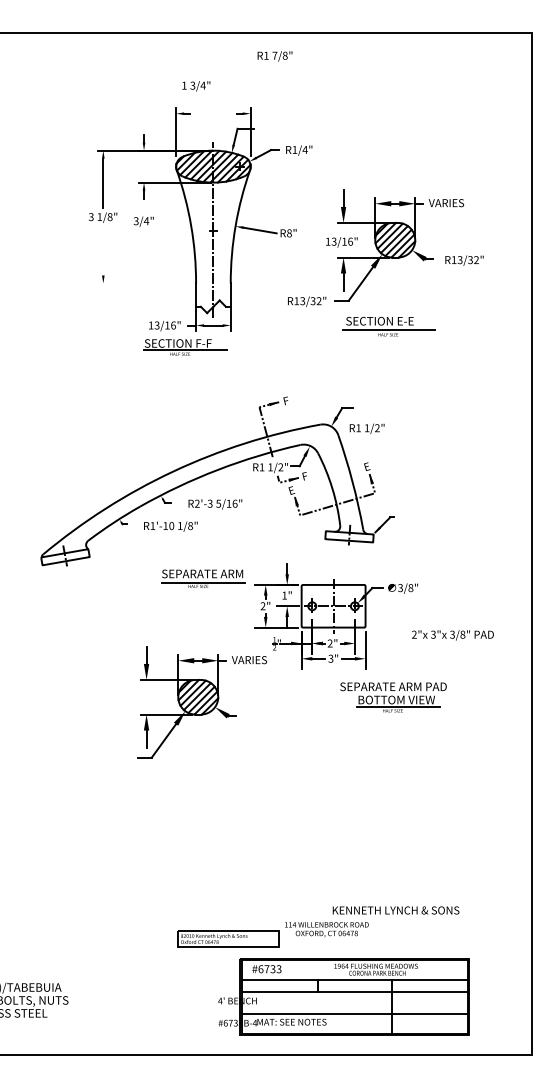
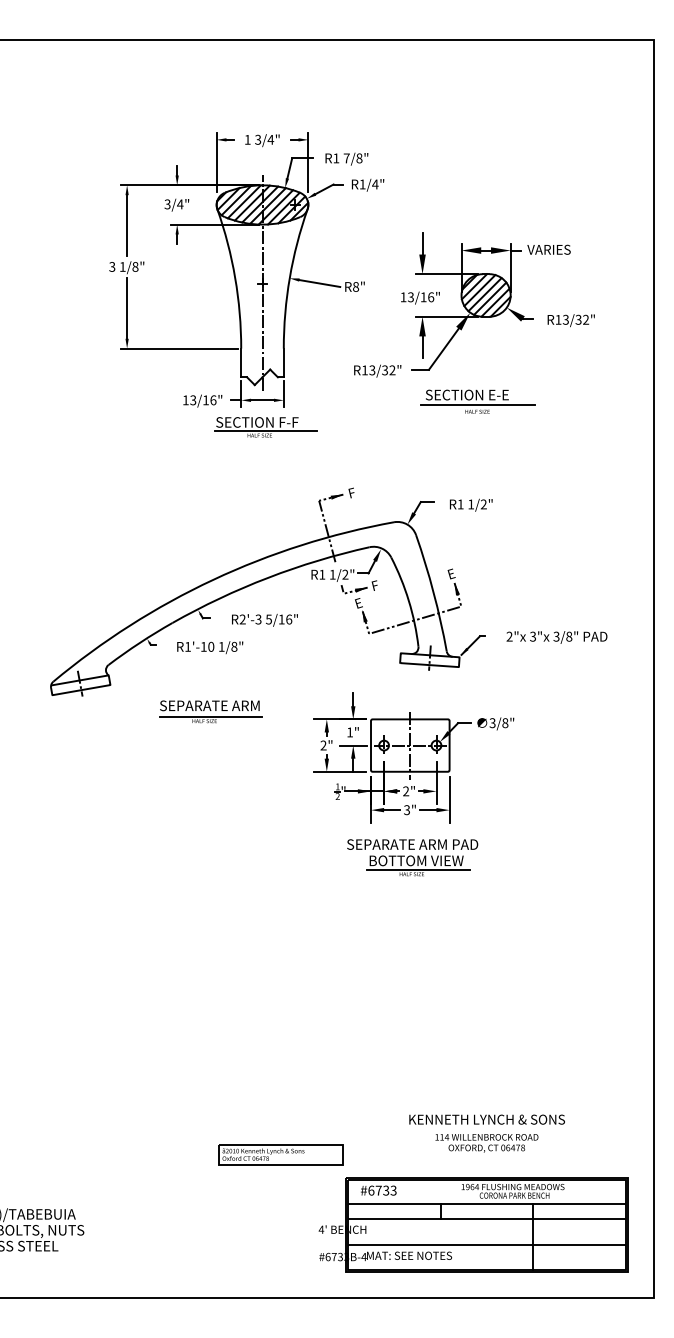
text: (274, 56) -> (346, 159), moved
text: (196, 86) -> (262, 140), moved
text: (143, 221) -> (176, 204), moved
line: (103, 250) -> (127, 308), added
line: (145, 283) -> (178, 348), added
part: (185, 347) -> (266, 427), moved
text: (366, 428) -> (470, 504), moved
part: (203, 578) -> (210, 711), moved
text: (452, 635) -> (556, 637), moved
part: (393, 697) -> (412, 857), moved
part: (201, 702) -> (247, 863), removed
text: (326, 929) -> (486, 1143), moved
part: (343, 996) -> (472, 1224), moved

